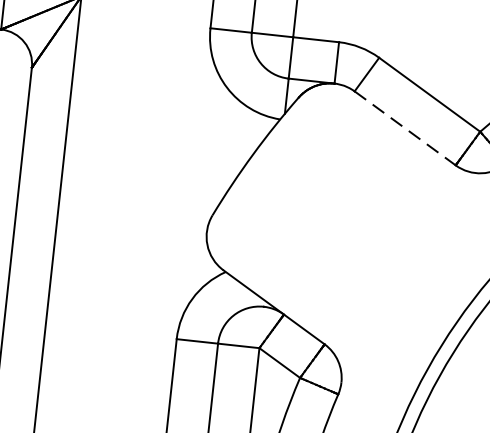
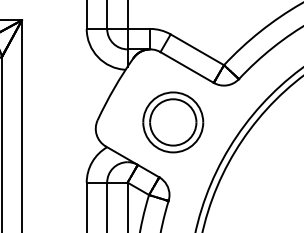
line: (405, 128) -> (187, 67), dashed -> solid
part: (365, 236) -> (173, 122), added

